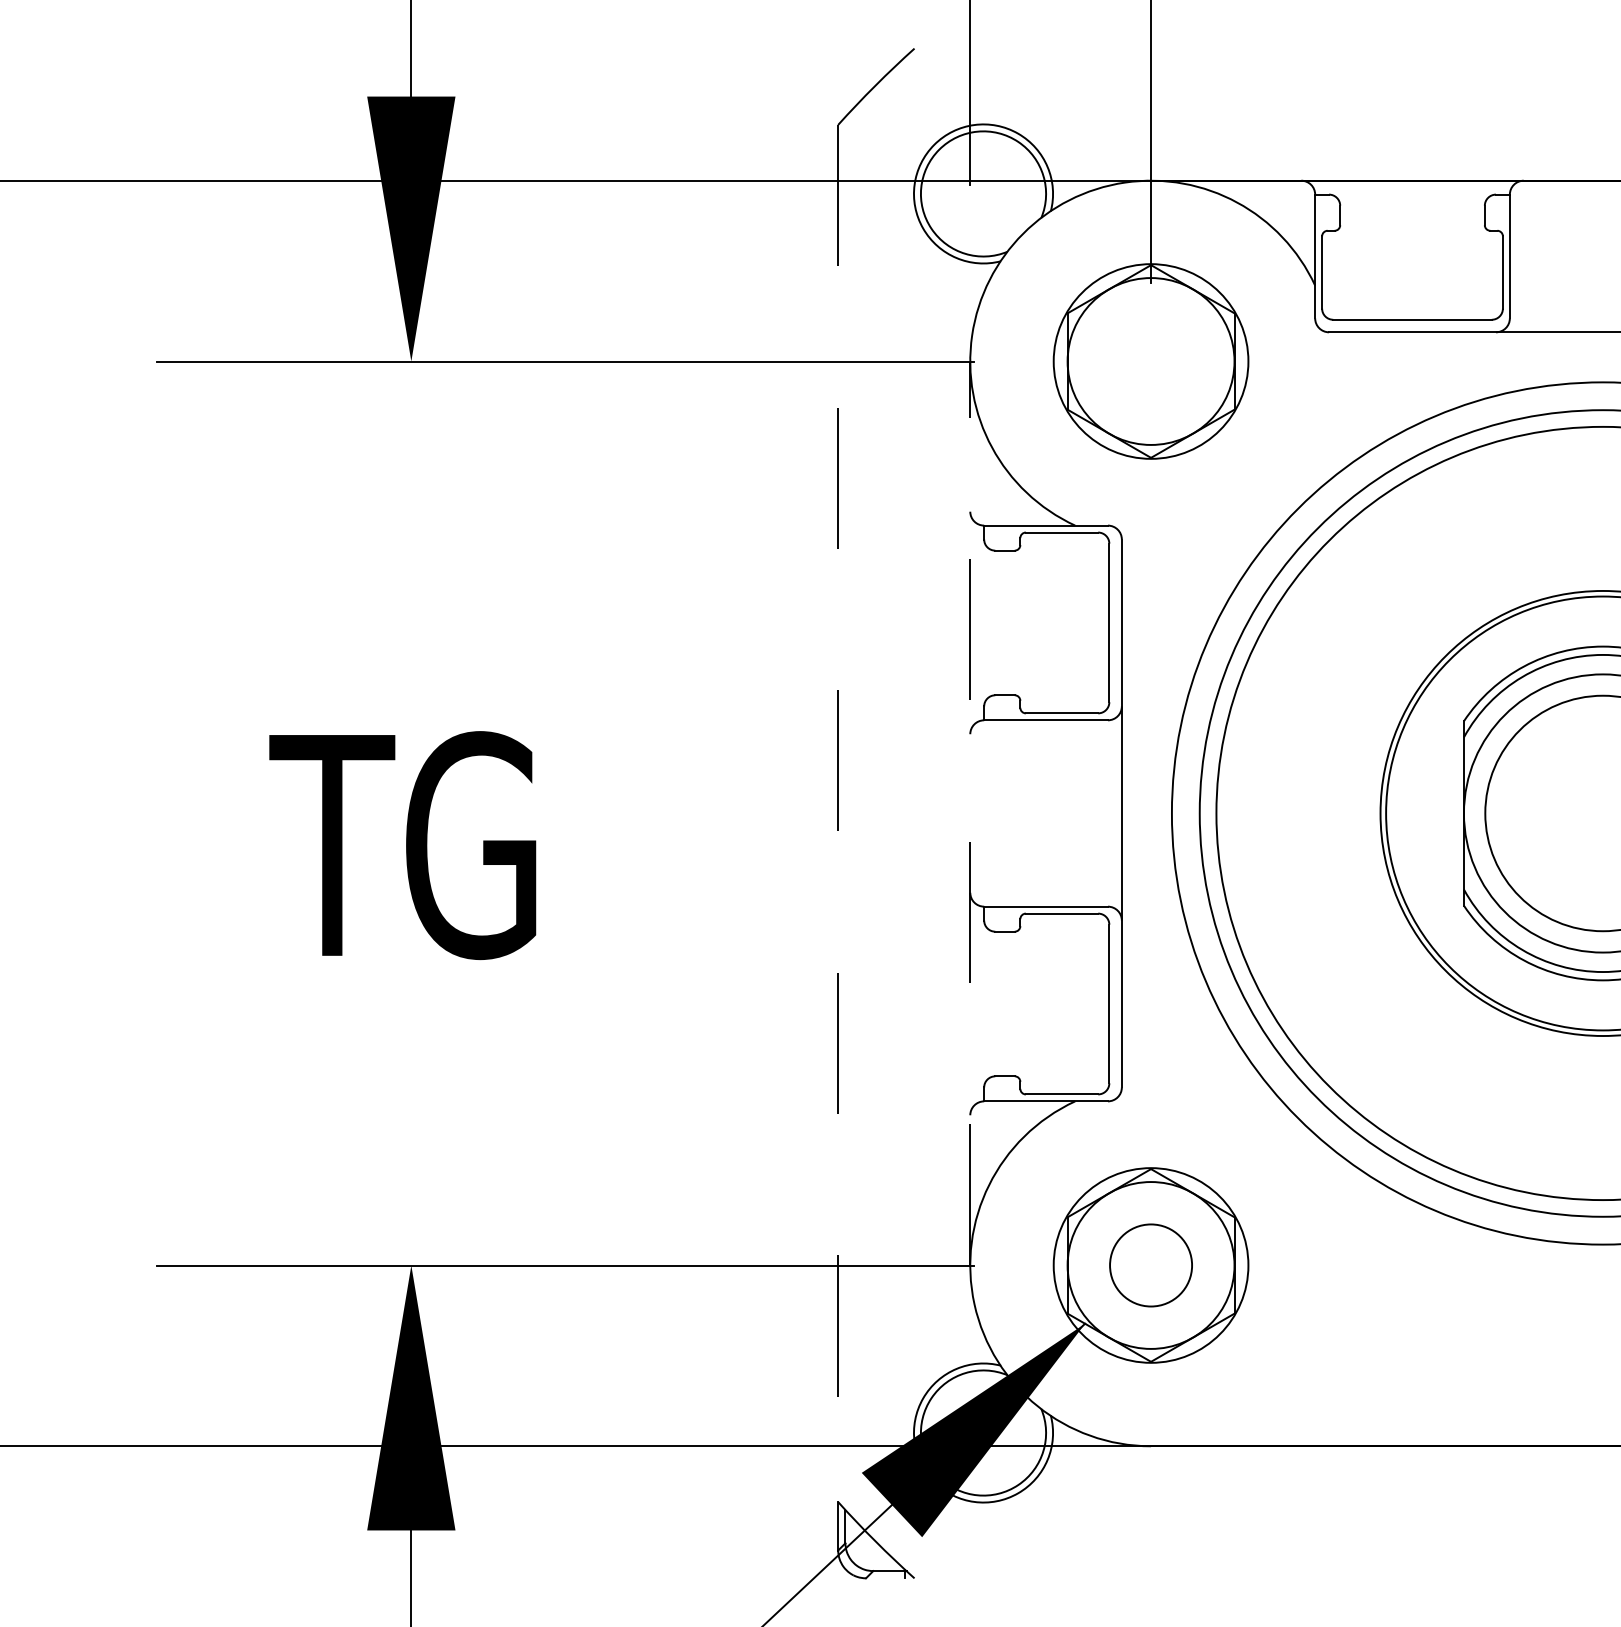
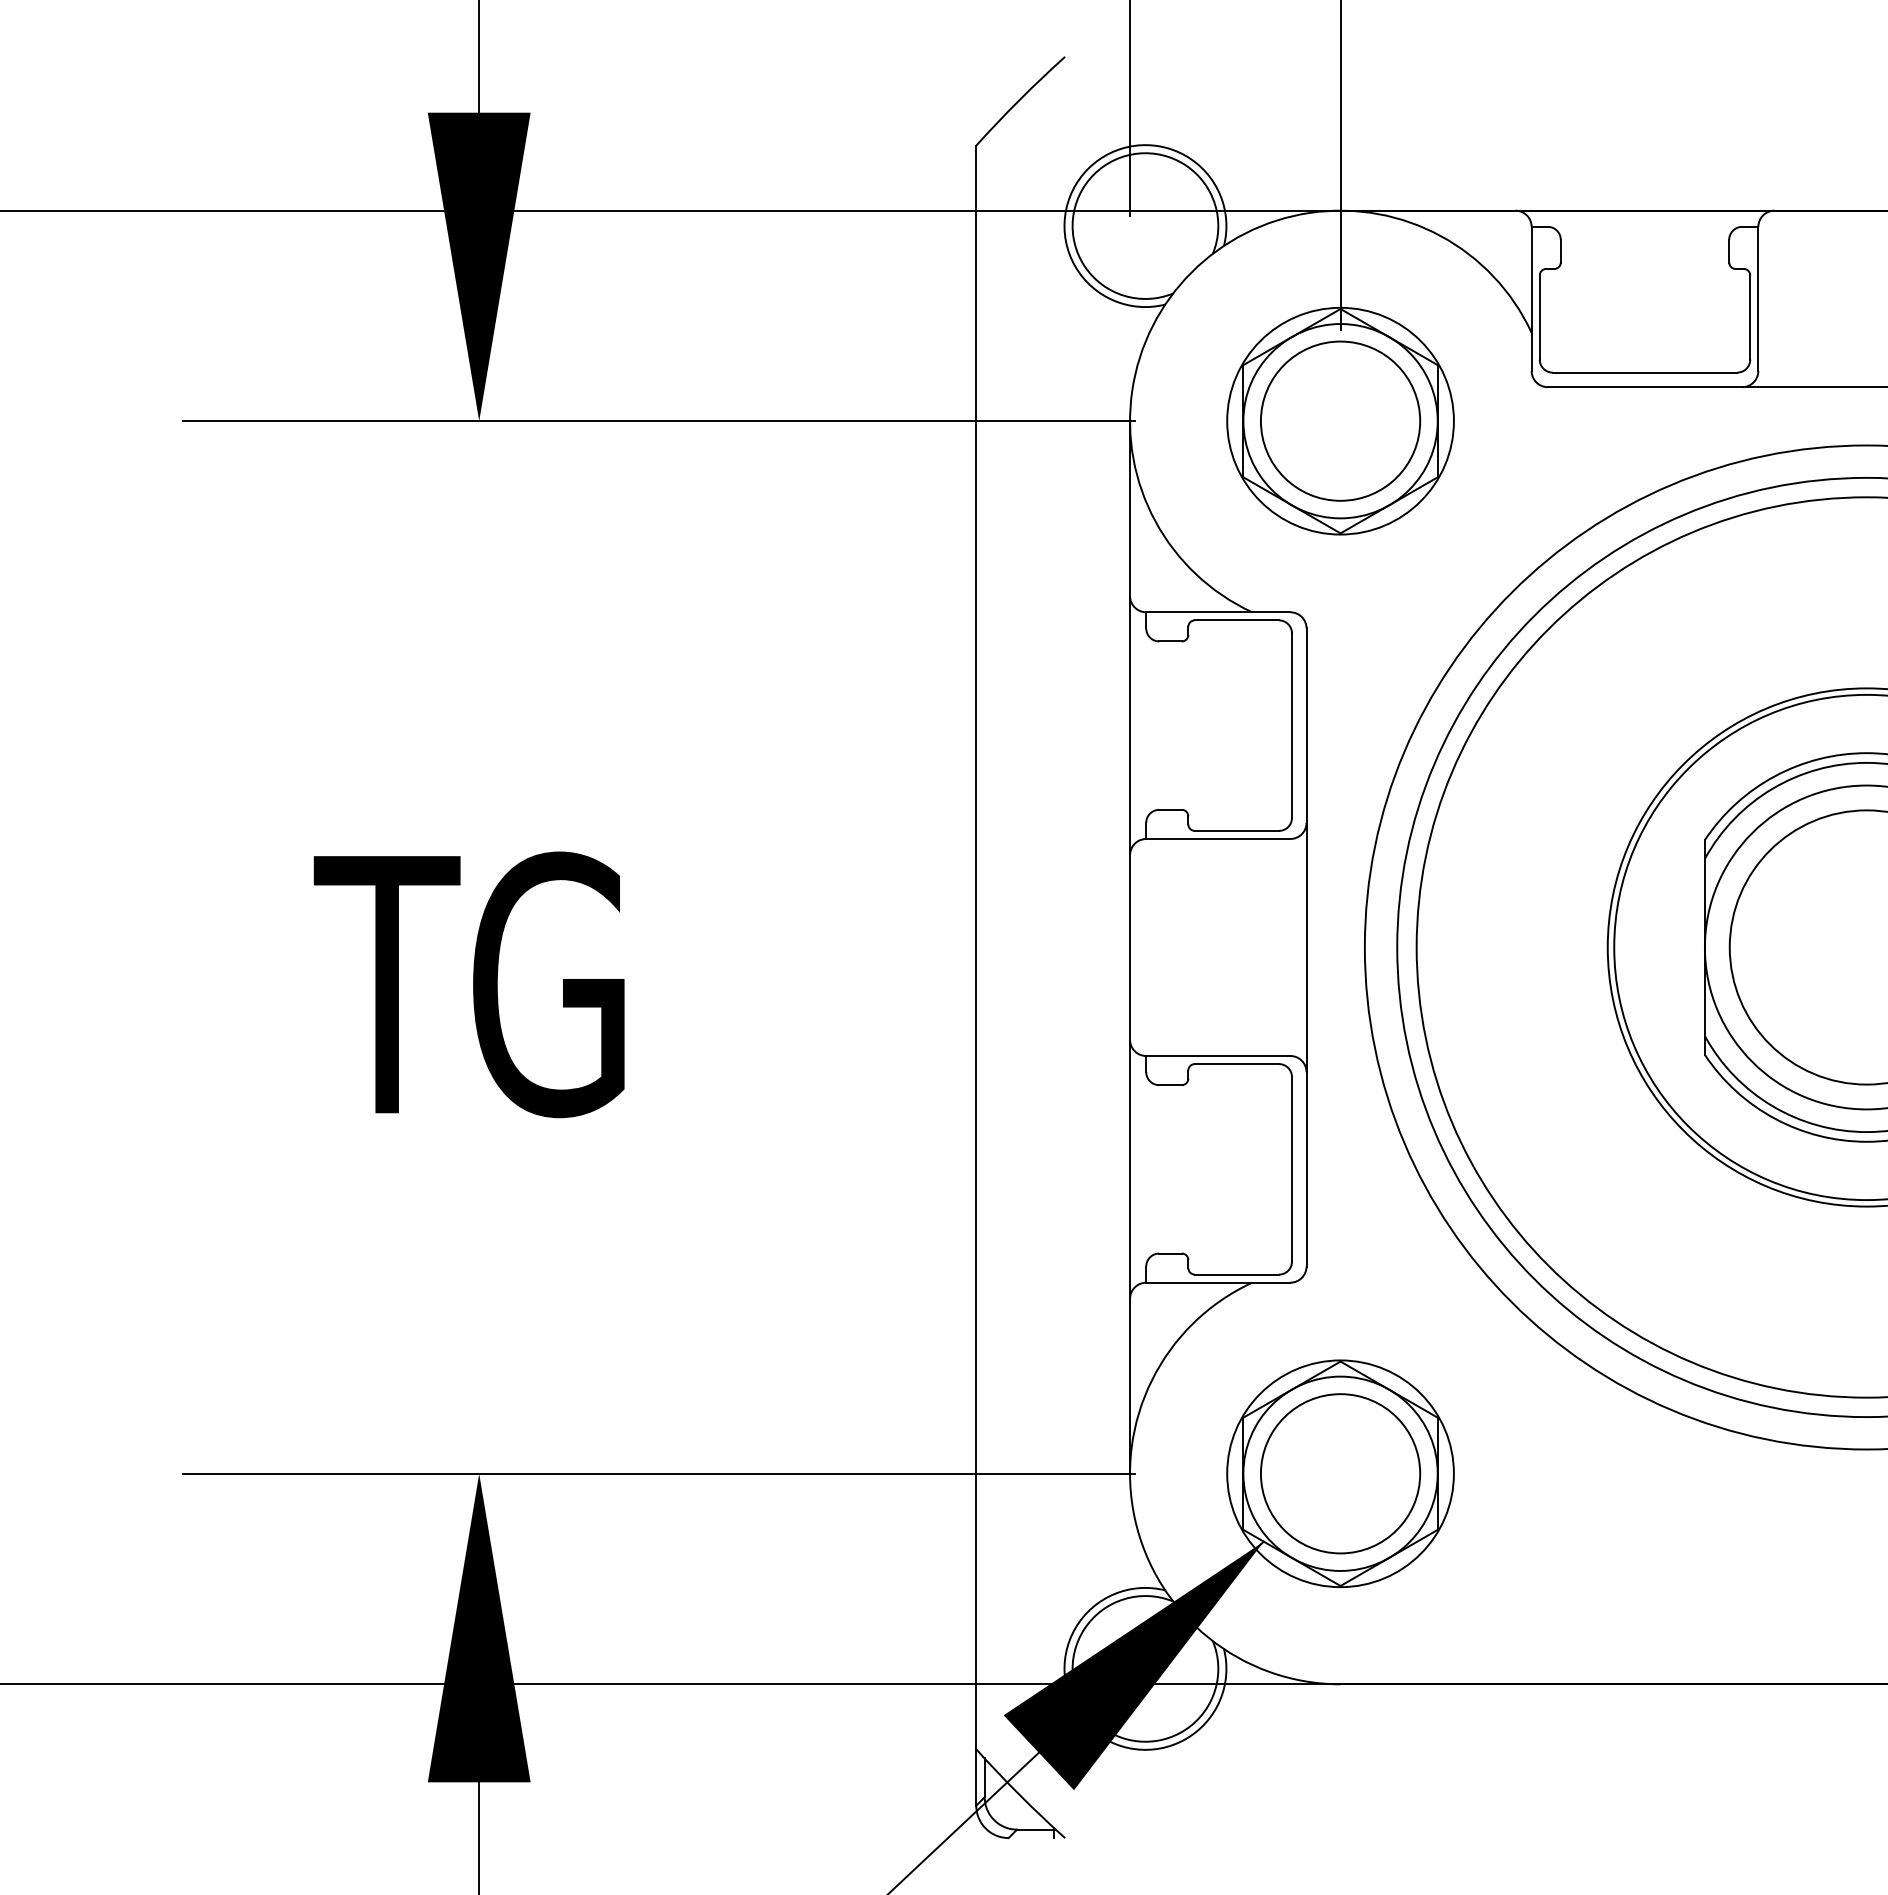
circle: (1151, 360) -> (1340, 420), added
line: (838, 813) -> (976, 947), dashed -> solid
line: (970, 813) -> (1130, 947), dashed -> solid
circle: (1151, 1265) -> (1340, 1473), size x1.67

